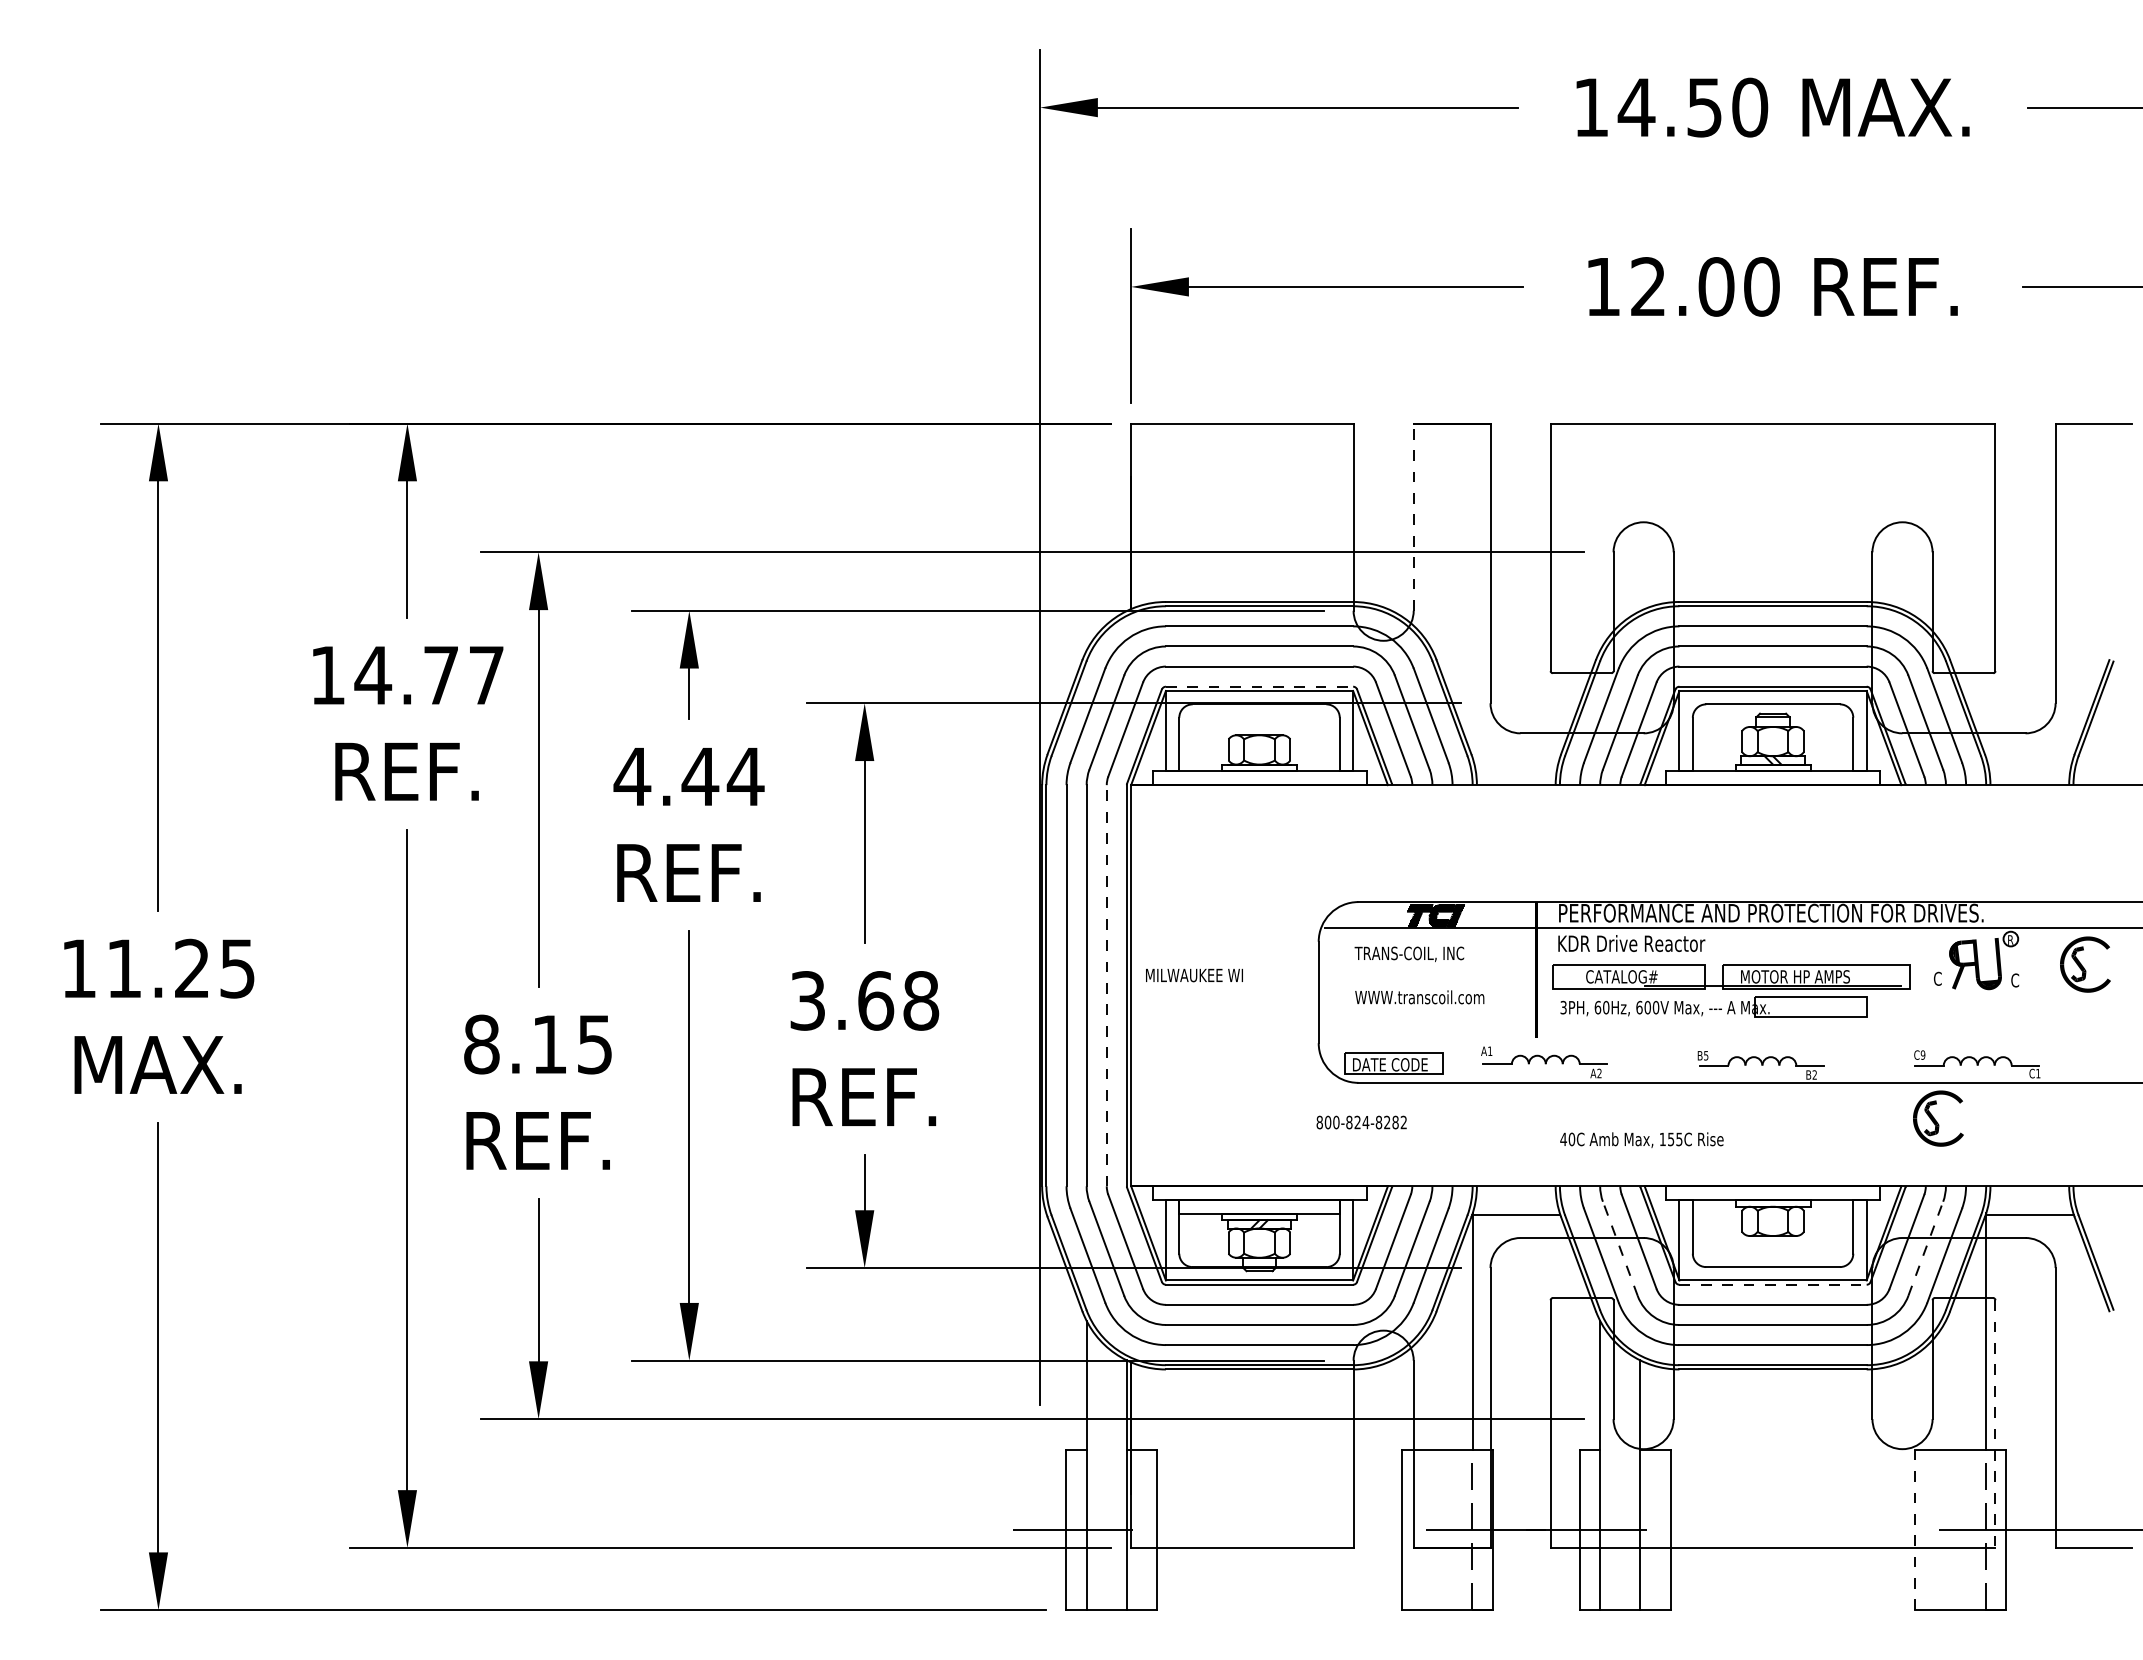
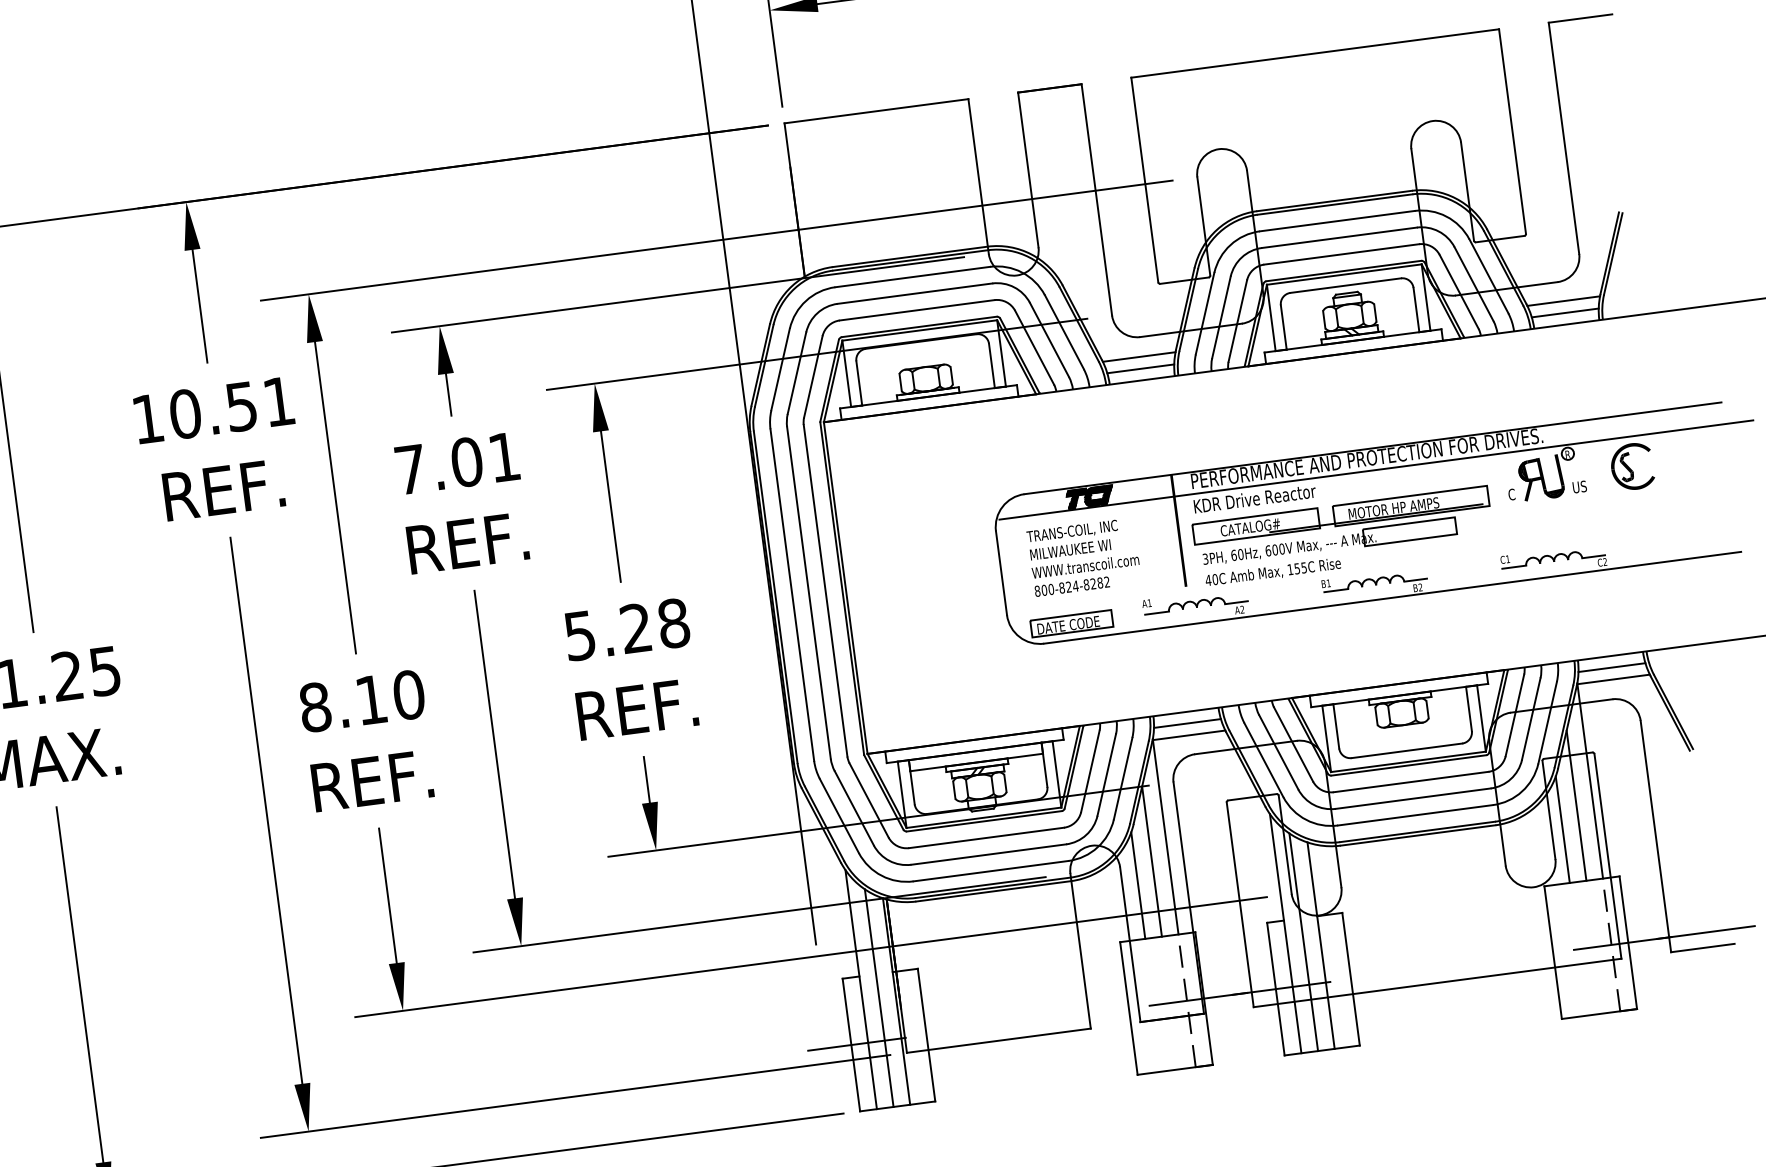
line: (1413, 517) -> (1028, 170), dashed -> solid
text: (428, 675) -> (231, 408), 14.77 -> 10.51
line: (1259, 686) -> (919, 326), dashed -> solid
line: (1516, 756) -> (1139, 356), added
line: (2029, 756) -> (1563, 300), added
line: (1515, 771) -> (1140, 369), added
line: (2029, 771) -> (1565, 313), added
text: (688, 776) -> (457, 463), 4.44 -> 7.01
text: (1194, 975) -> (1070, 549), moved
text: (2019, 980) -> (1579, 487), C -> US
line: (1106, 985) -> (825, 590), dashed -> solid
text: (842, 1000) -> (608, 631), 3.68 -> 5.28
text: (595, 1044) -> (409, 694), 8.15 -> 8.10
text: (1922, 1054) -> (1507, 558), C9 -> C1
text: (1706, 1055) -> (1328, 583), B5 -> B1
text: (2038, 1073) -> (1605, 561), C1 -> C2
part: (1938, 1118) -> (1527, 609), removed
text: (1361, 1122) -> (1072, 586), moved
text: (1641, 1139) -> (1272, 572), moved
line: (1515, 1200) -> (1186, 723), added
line: (2029, 1200) -> (1611, 667), added
line: (1620, 1248) -> (1278, 752), dashed -> solid
line: (1925, 1248) -> (1530, 718), dashed -> solid
line: (1773, 1284) -> (1409, 765), dashed -> solid
line: (1452, 1358) -> (1151, 861), added
line: (1966, 1358) -> (1576, 805), added
line: (1432, 1384) -> (1138, 884), added
line: (1945, 1384) -> (1562, 829), added
line: (1995, 1424) -> (1608, 856), dashed -> solid
line: (1106, 1478) -> (878, 998), added
line: (1620, 1478) -> (1303, 942), added
line: (1915, 1530) -> (1553, 953), dashed -> solid

